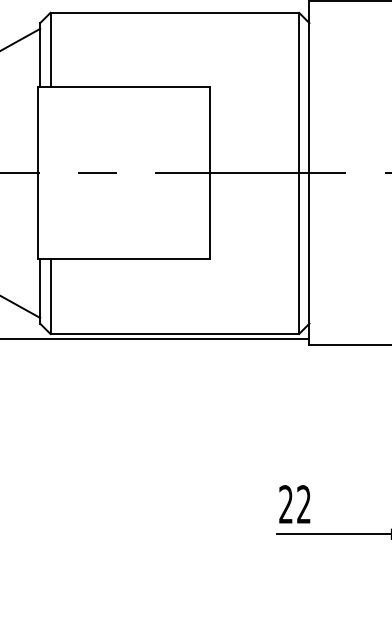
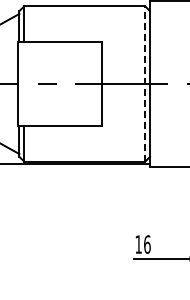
line: (298, 174) -> (144, 84), solid -> dashed
text: (293, 504) -> (142, 244), 22 -> 16

